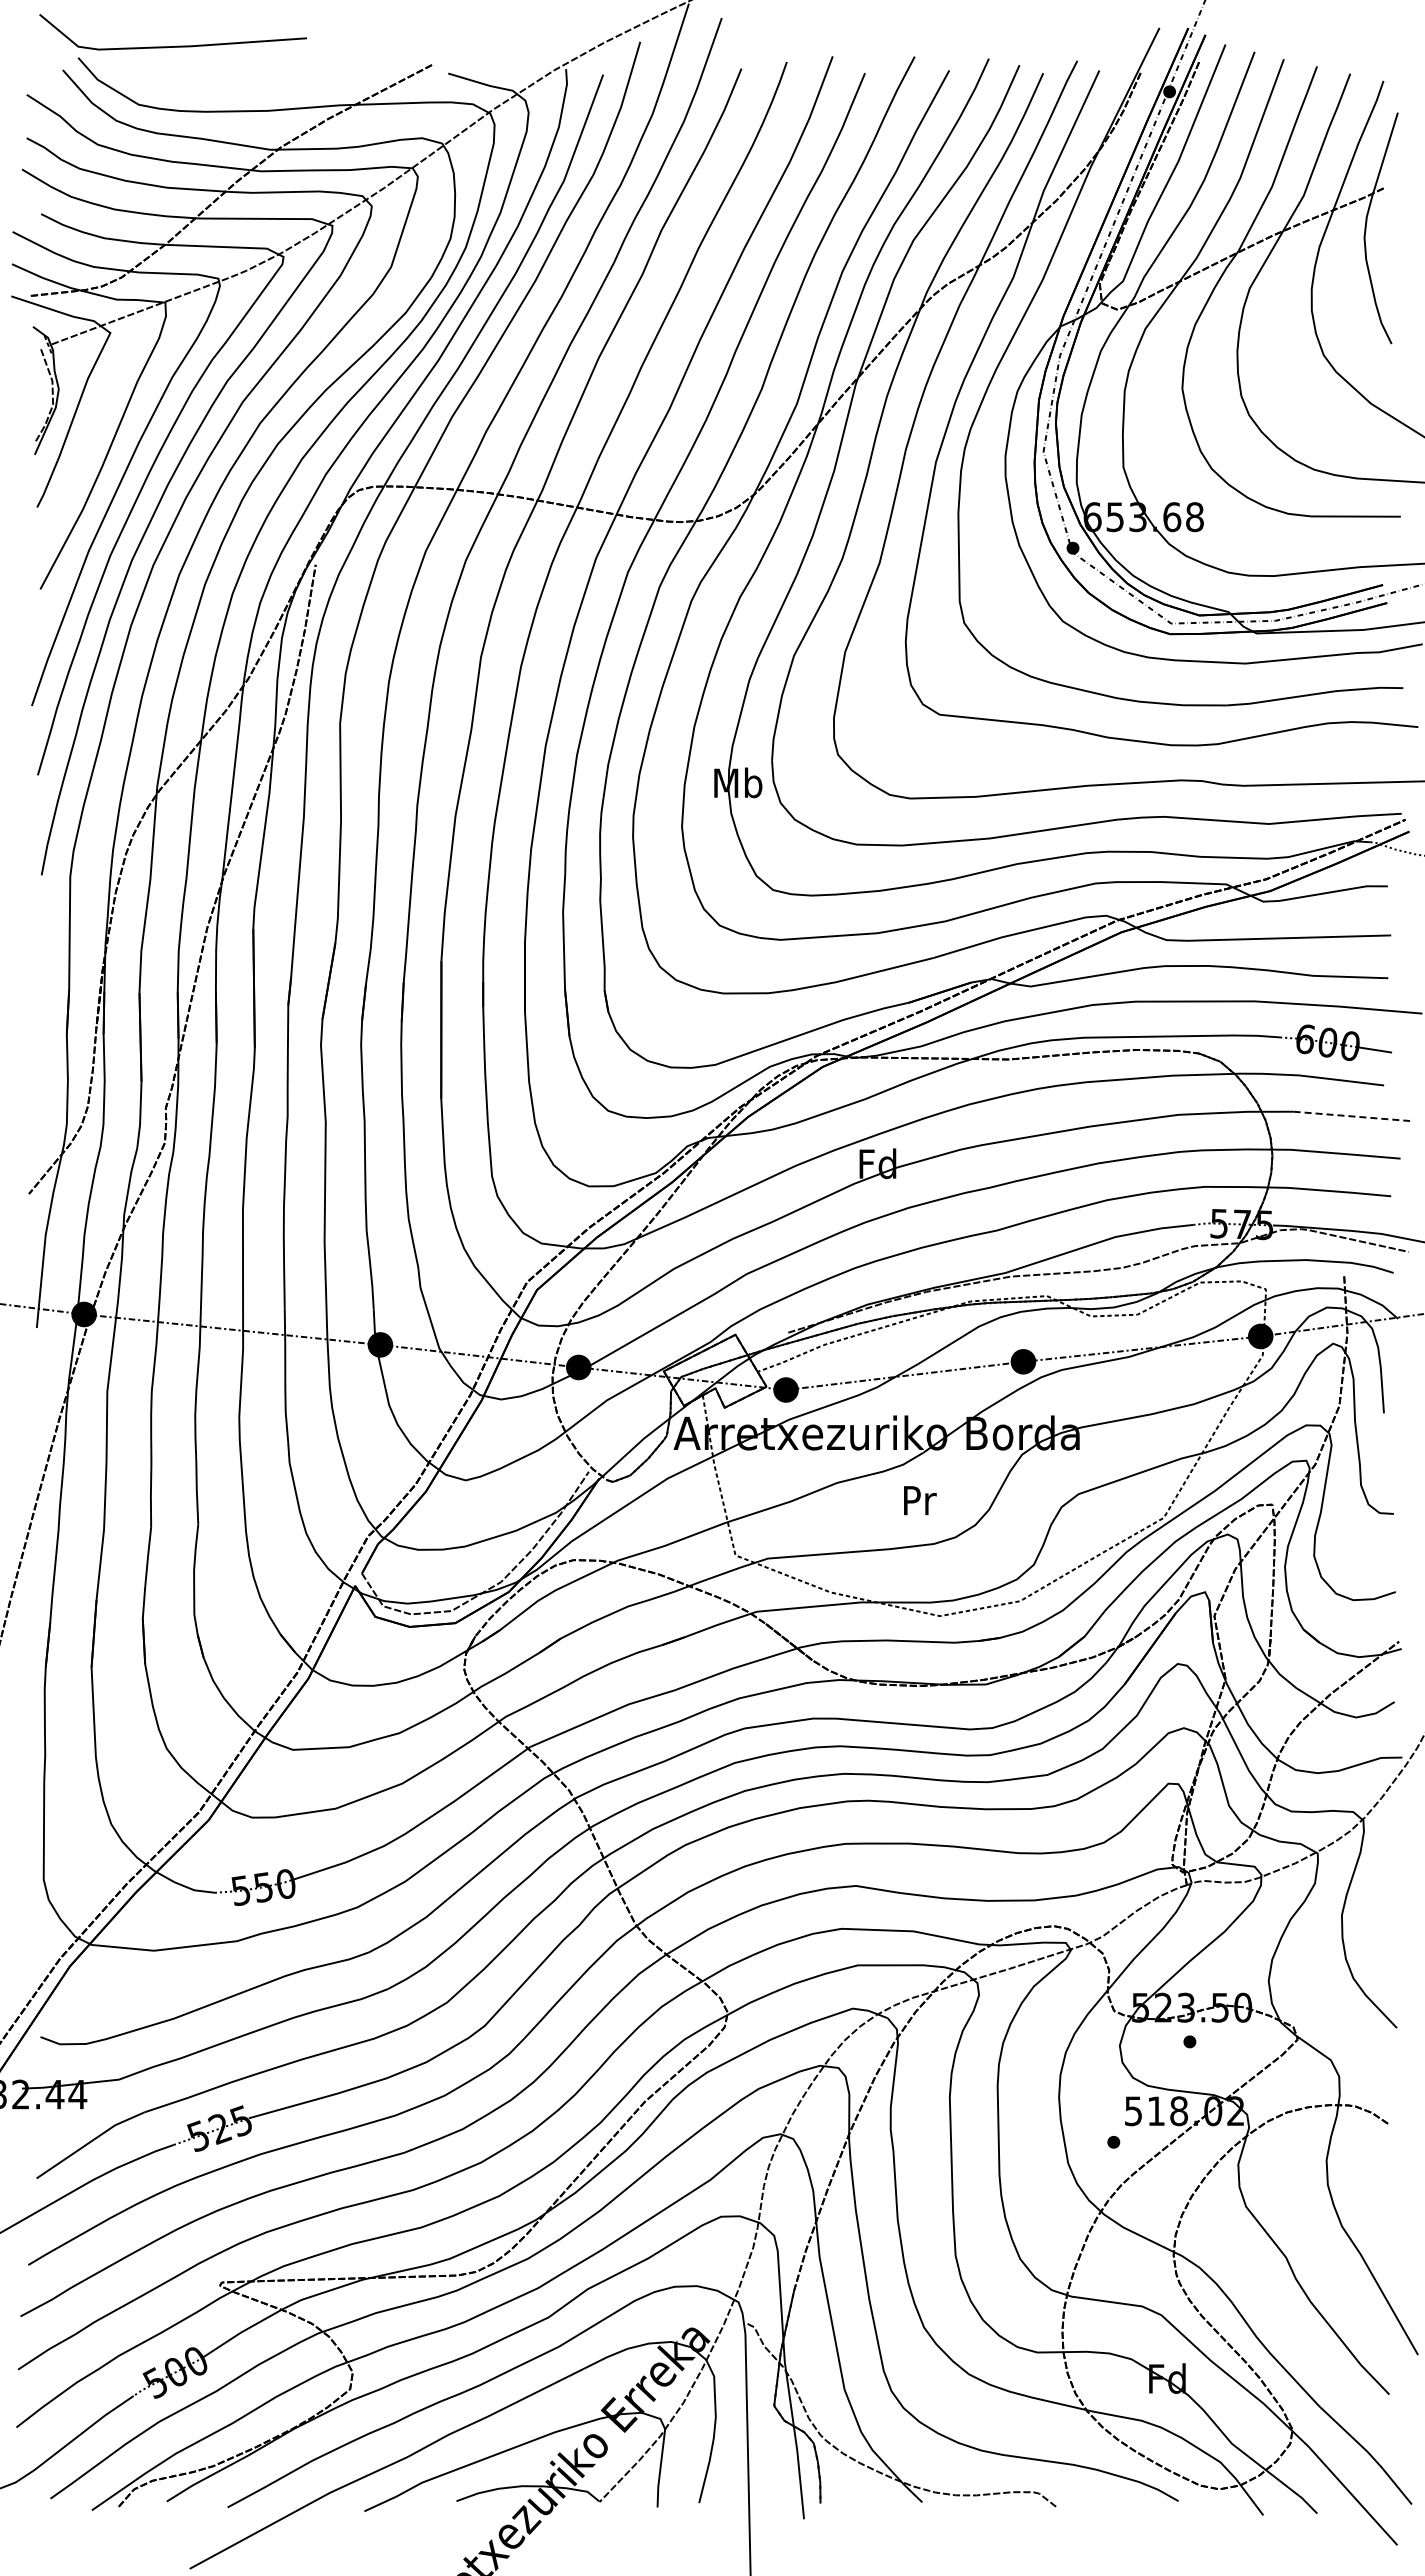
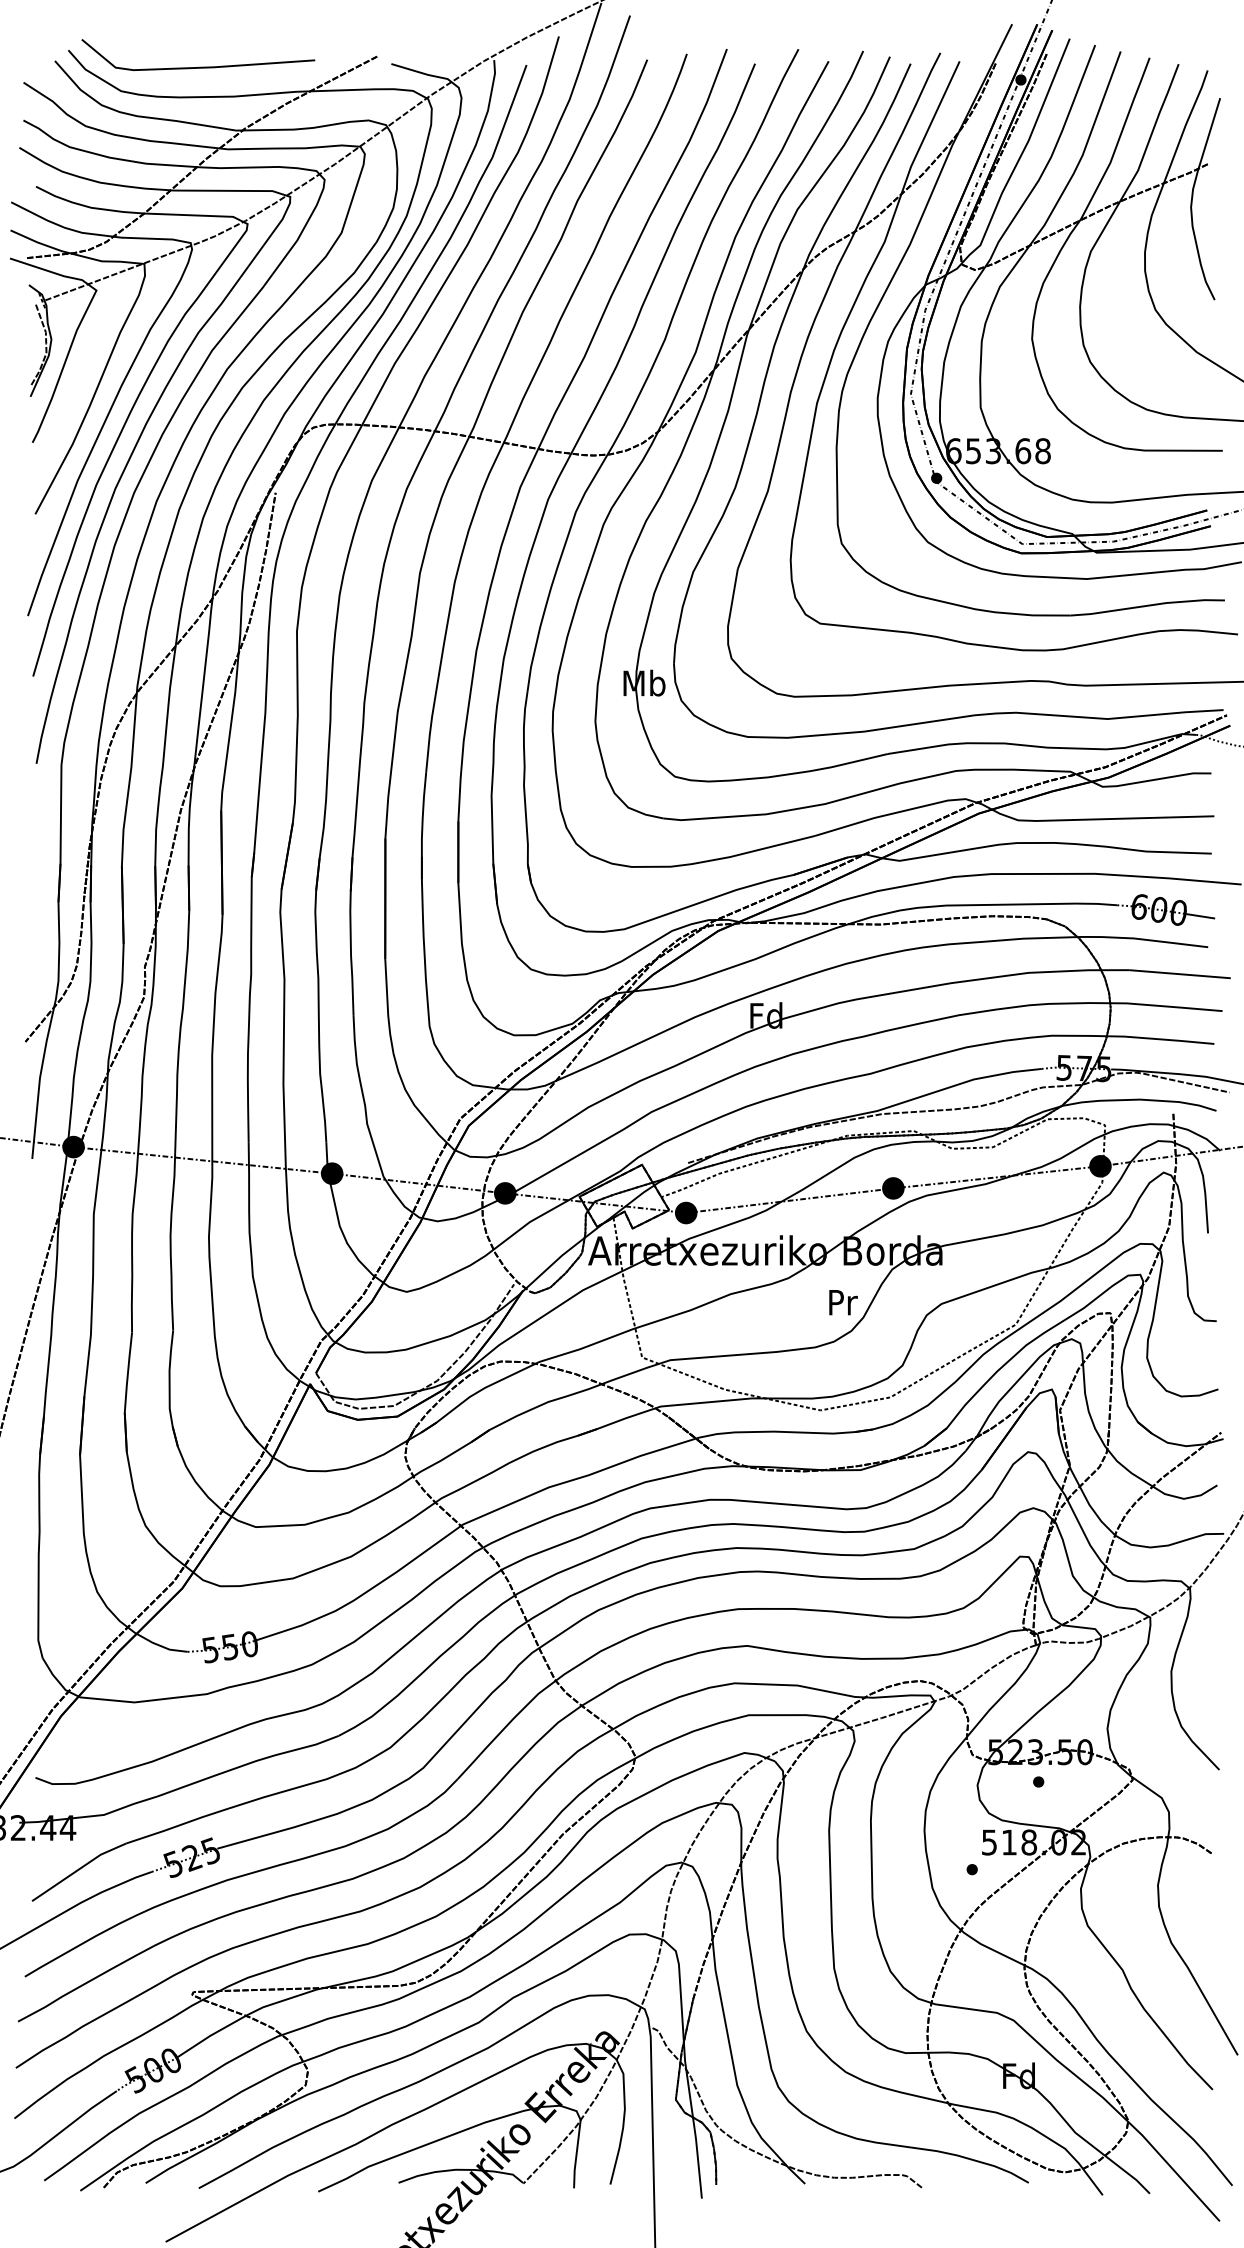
line: (176, 45) -> (201, 66), moved
line: (1352, 1116) -> (1180, 974), dashed -> solid
text: (920, 1500) -> (843, 1302), moved

